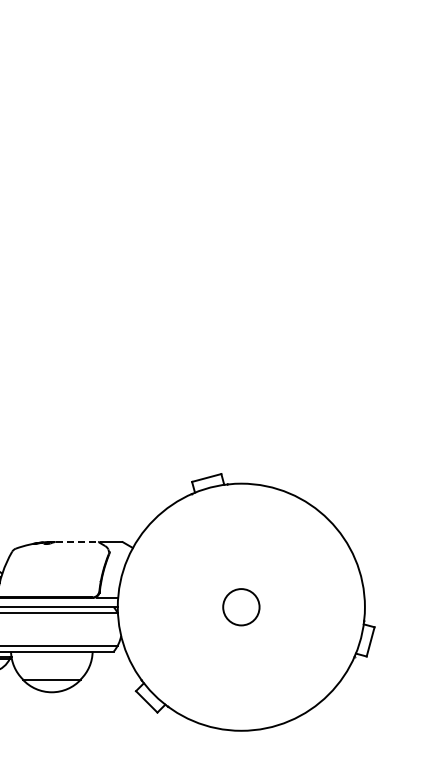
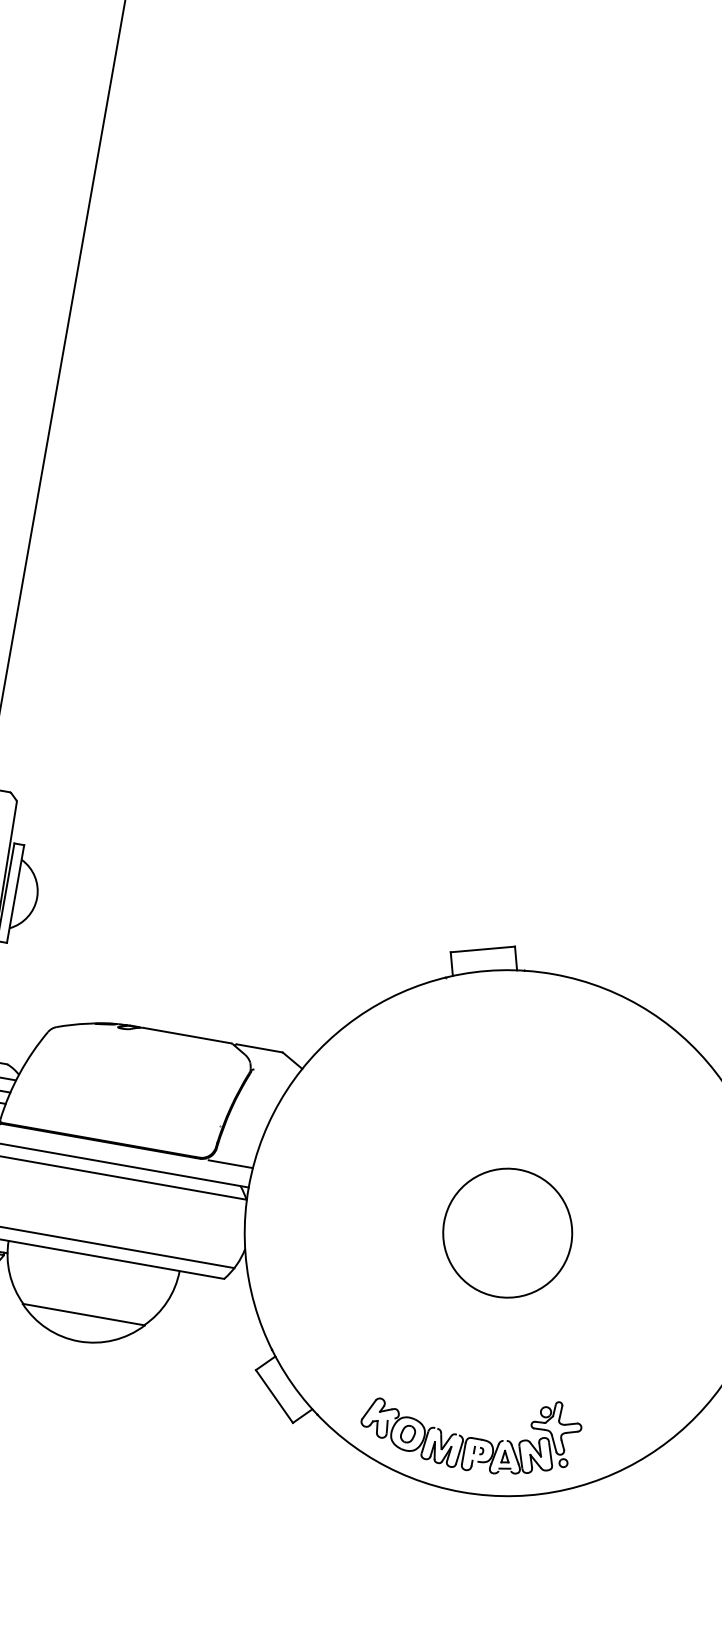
line: (77, 541) -> (188, 1034), dashed -> solid
circle: (241, 606) -> (508, 1231), size x1.67
part: (240, 700) -> (471, 1428), added

